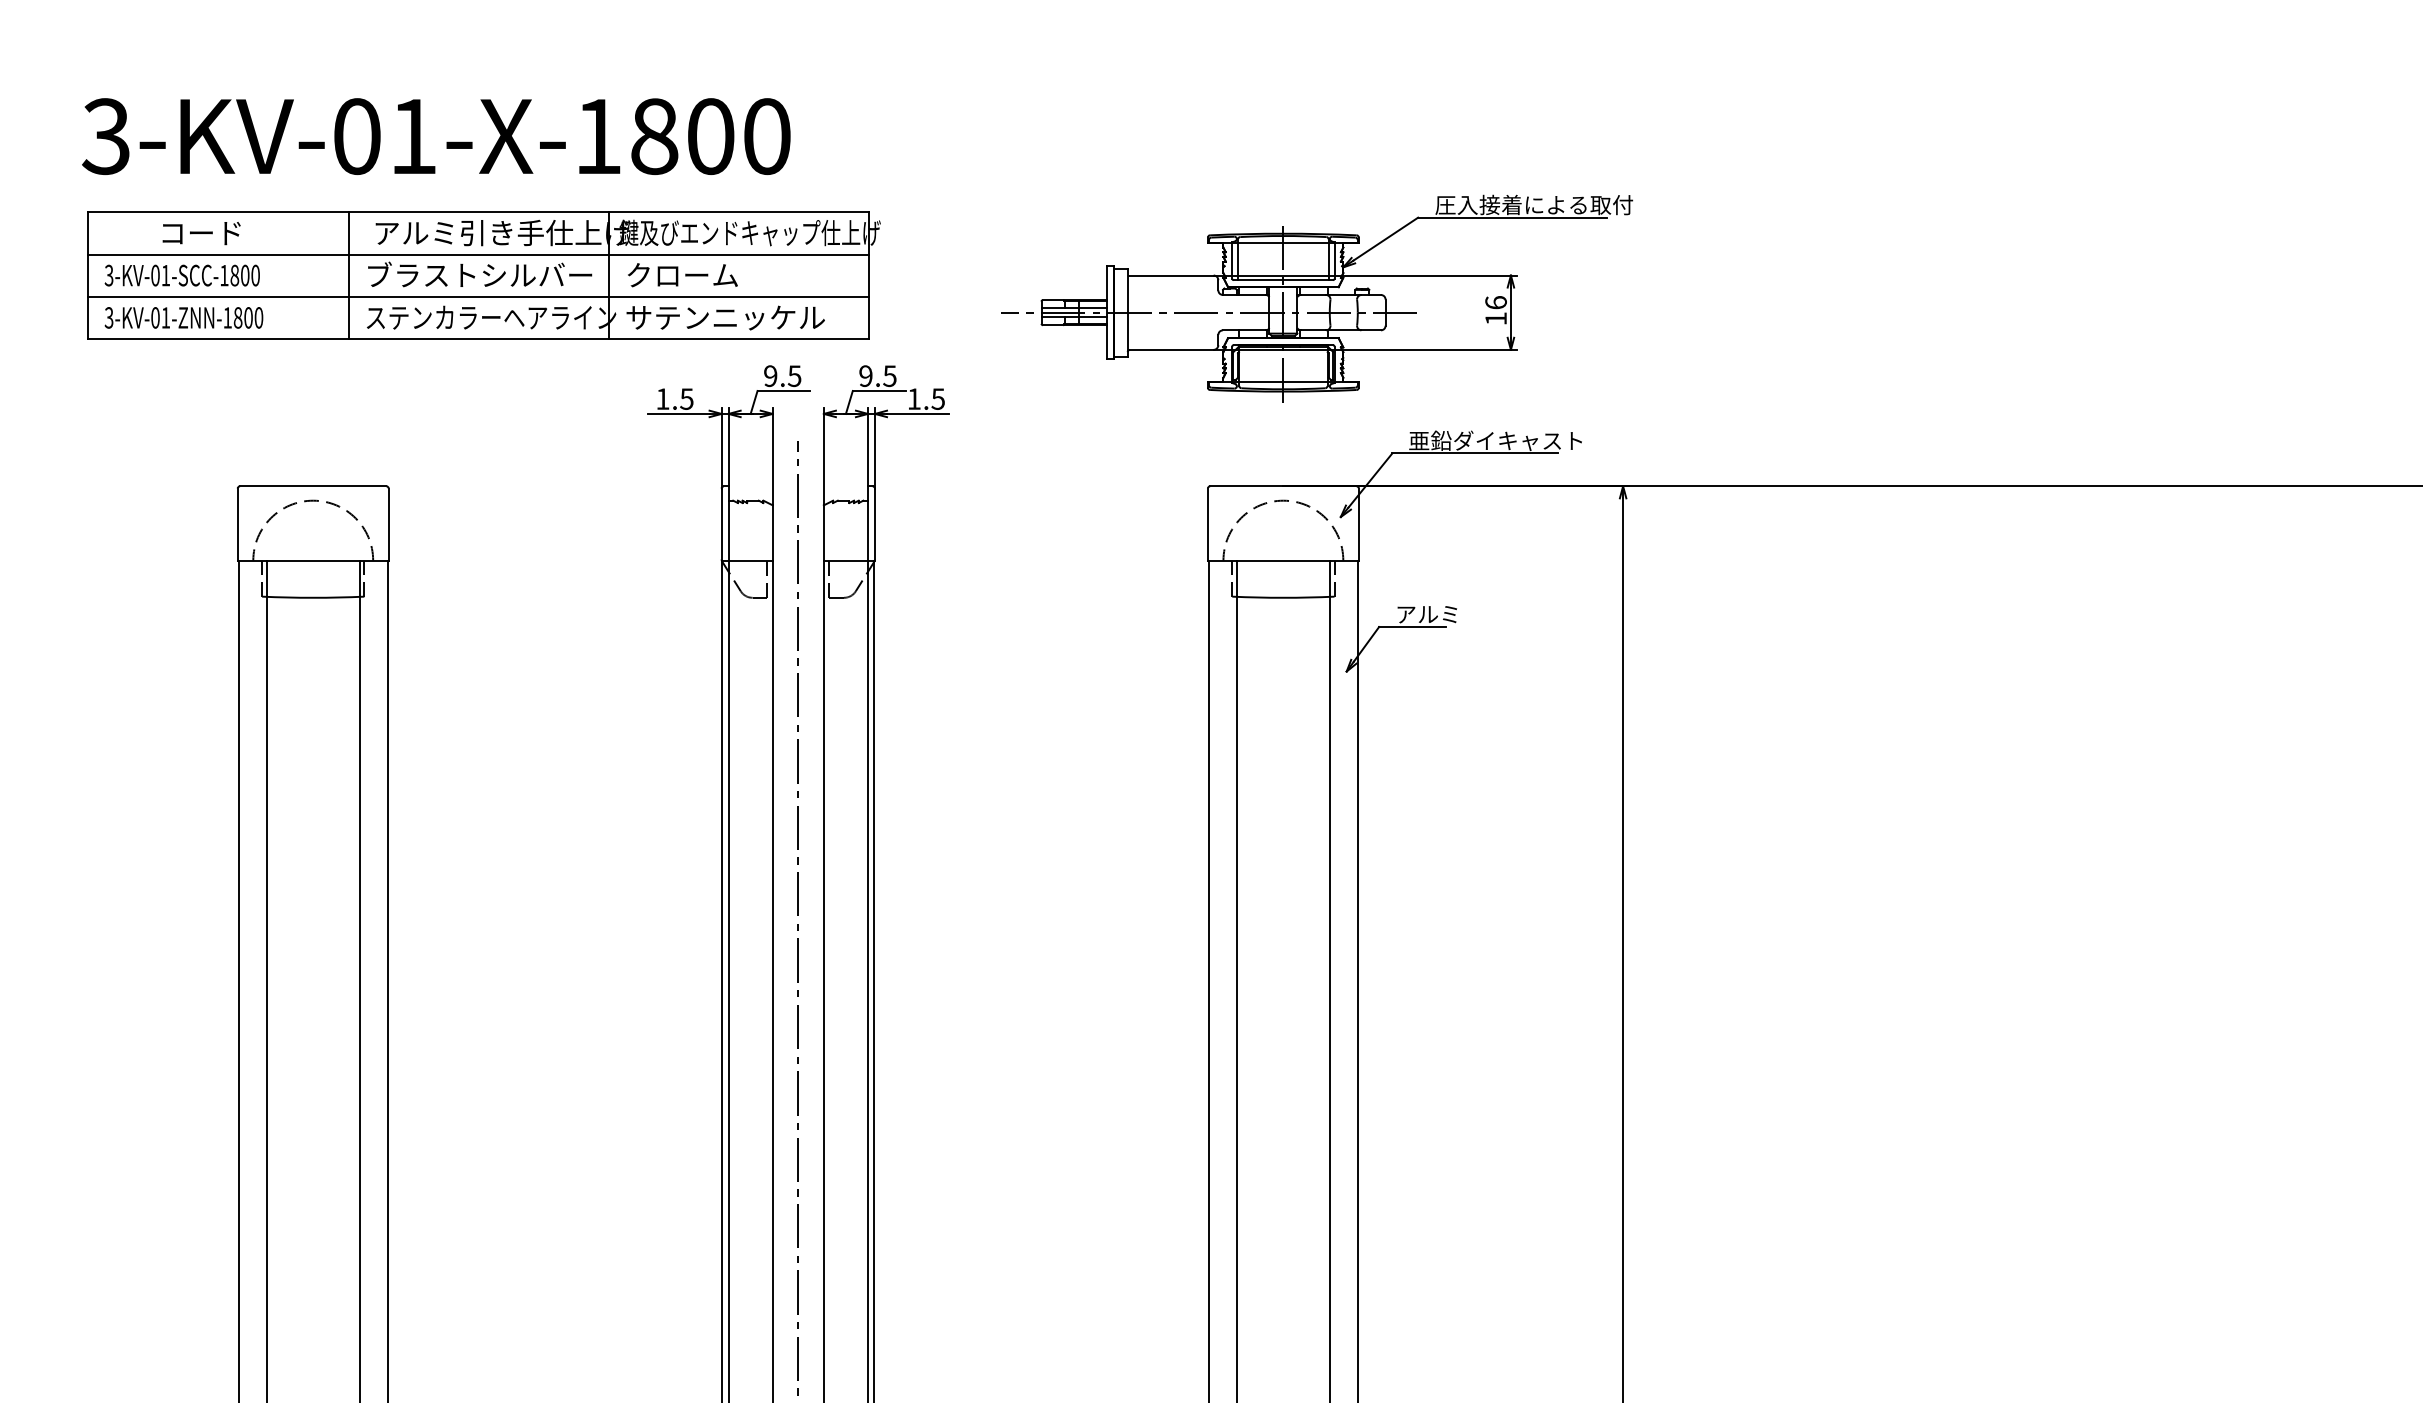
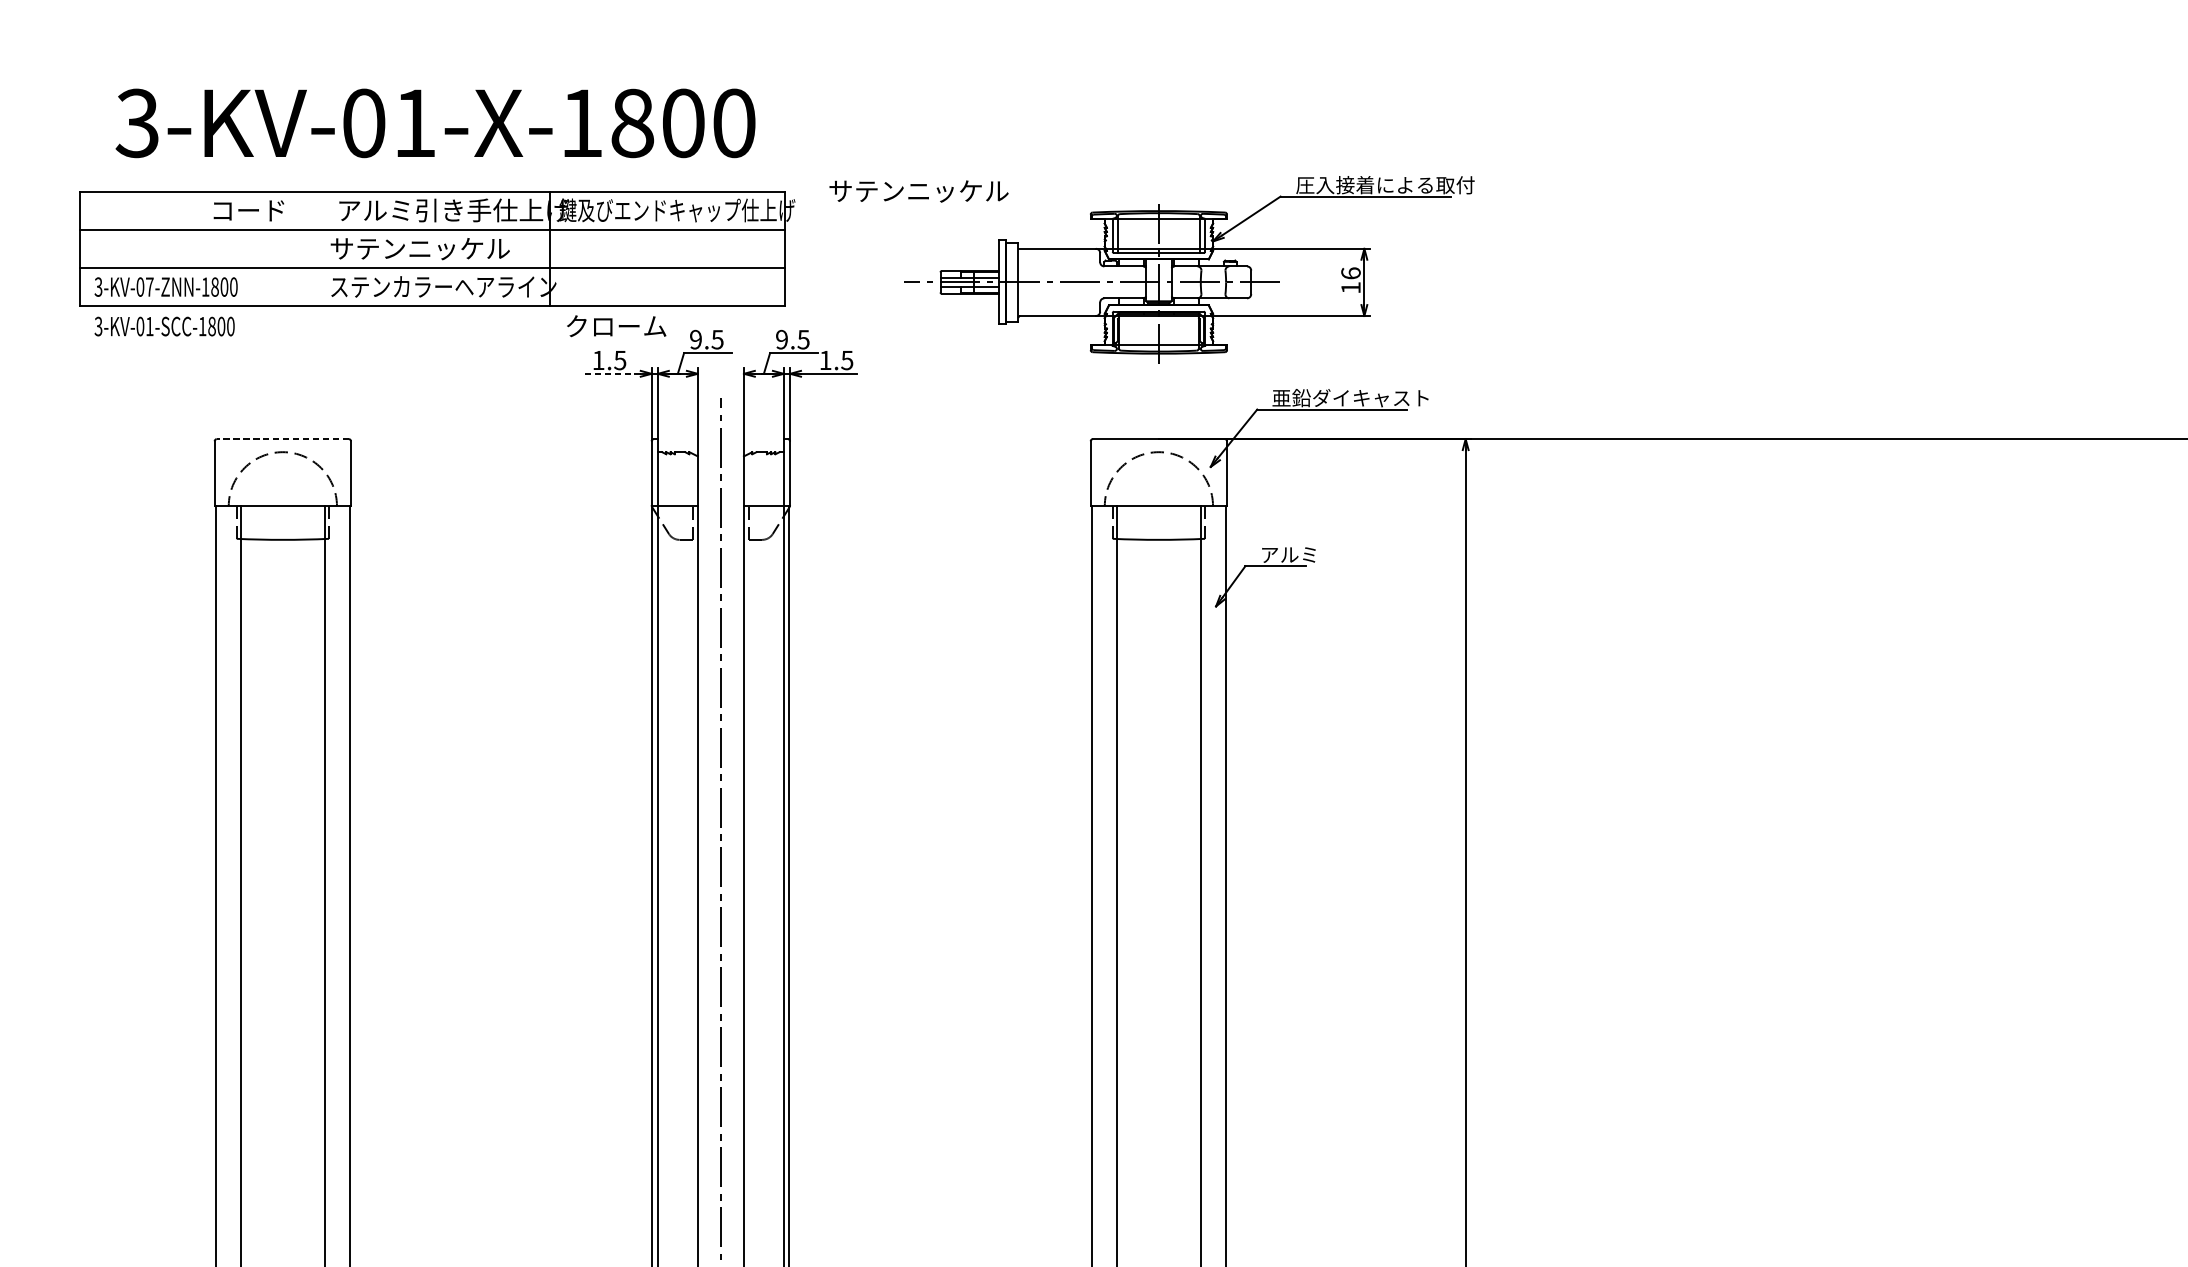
text: (436, 136) -> (435, 123), moved
text: (201, 233) -> (248, 210), moved
text: (479, 274) -> (433, 247), ブラストシルバー -> サテンニッケル
text: (181, 275) -> (163, 326), moved
line: (348, 275) -> (314, 248), removed
text: (682, 275) -> (616, 326), moved
text: (165, 317) -> (149, 286), 3-KV-01-ZNN-1800 -> 3-KV-07-ZNN-1800
text: (725, 317) -> (918, 191), moved
line: (678, 413) -> (612, 373), solid -> dashed
line: (312, 486) -> (282, 439), solid -> dashed

